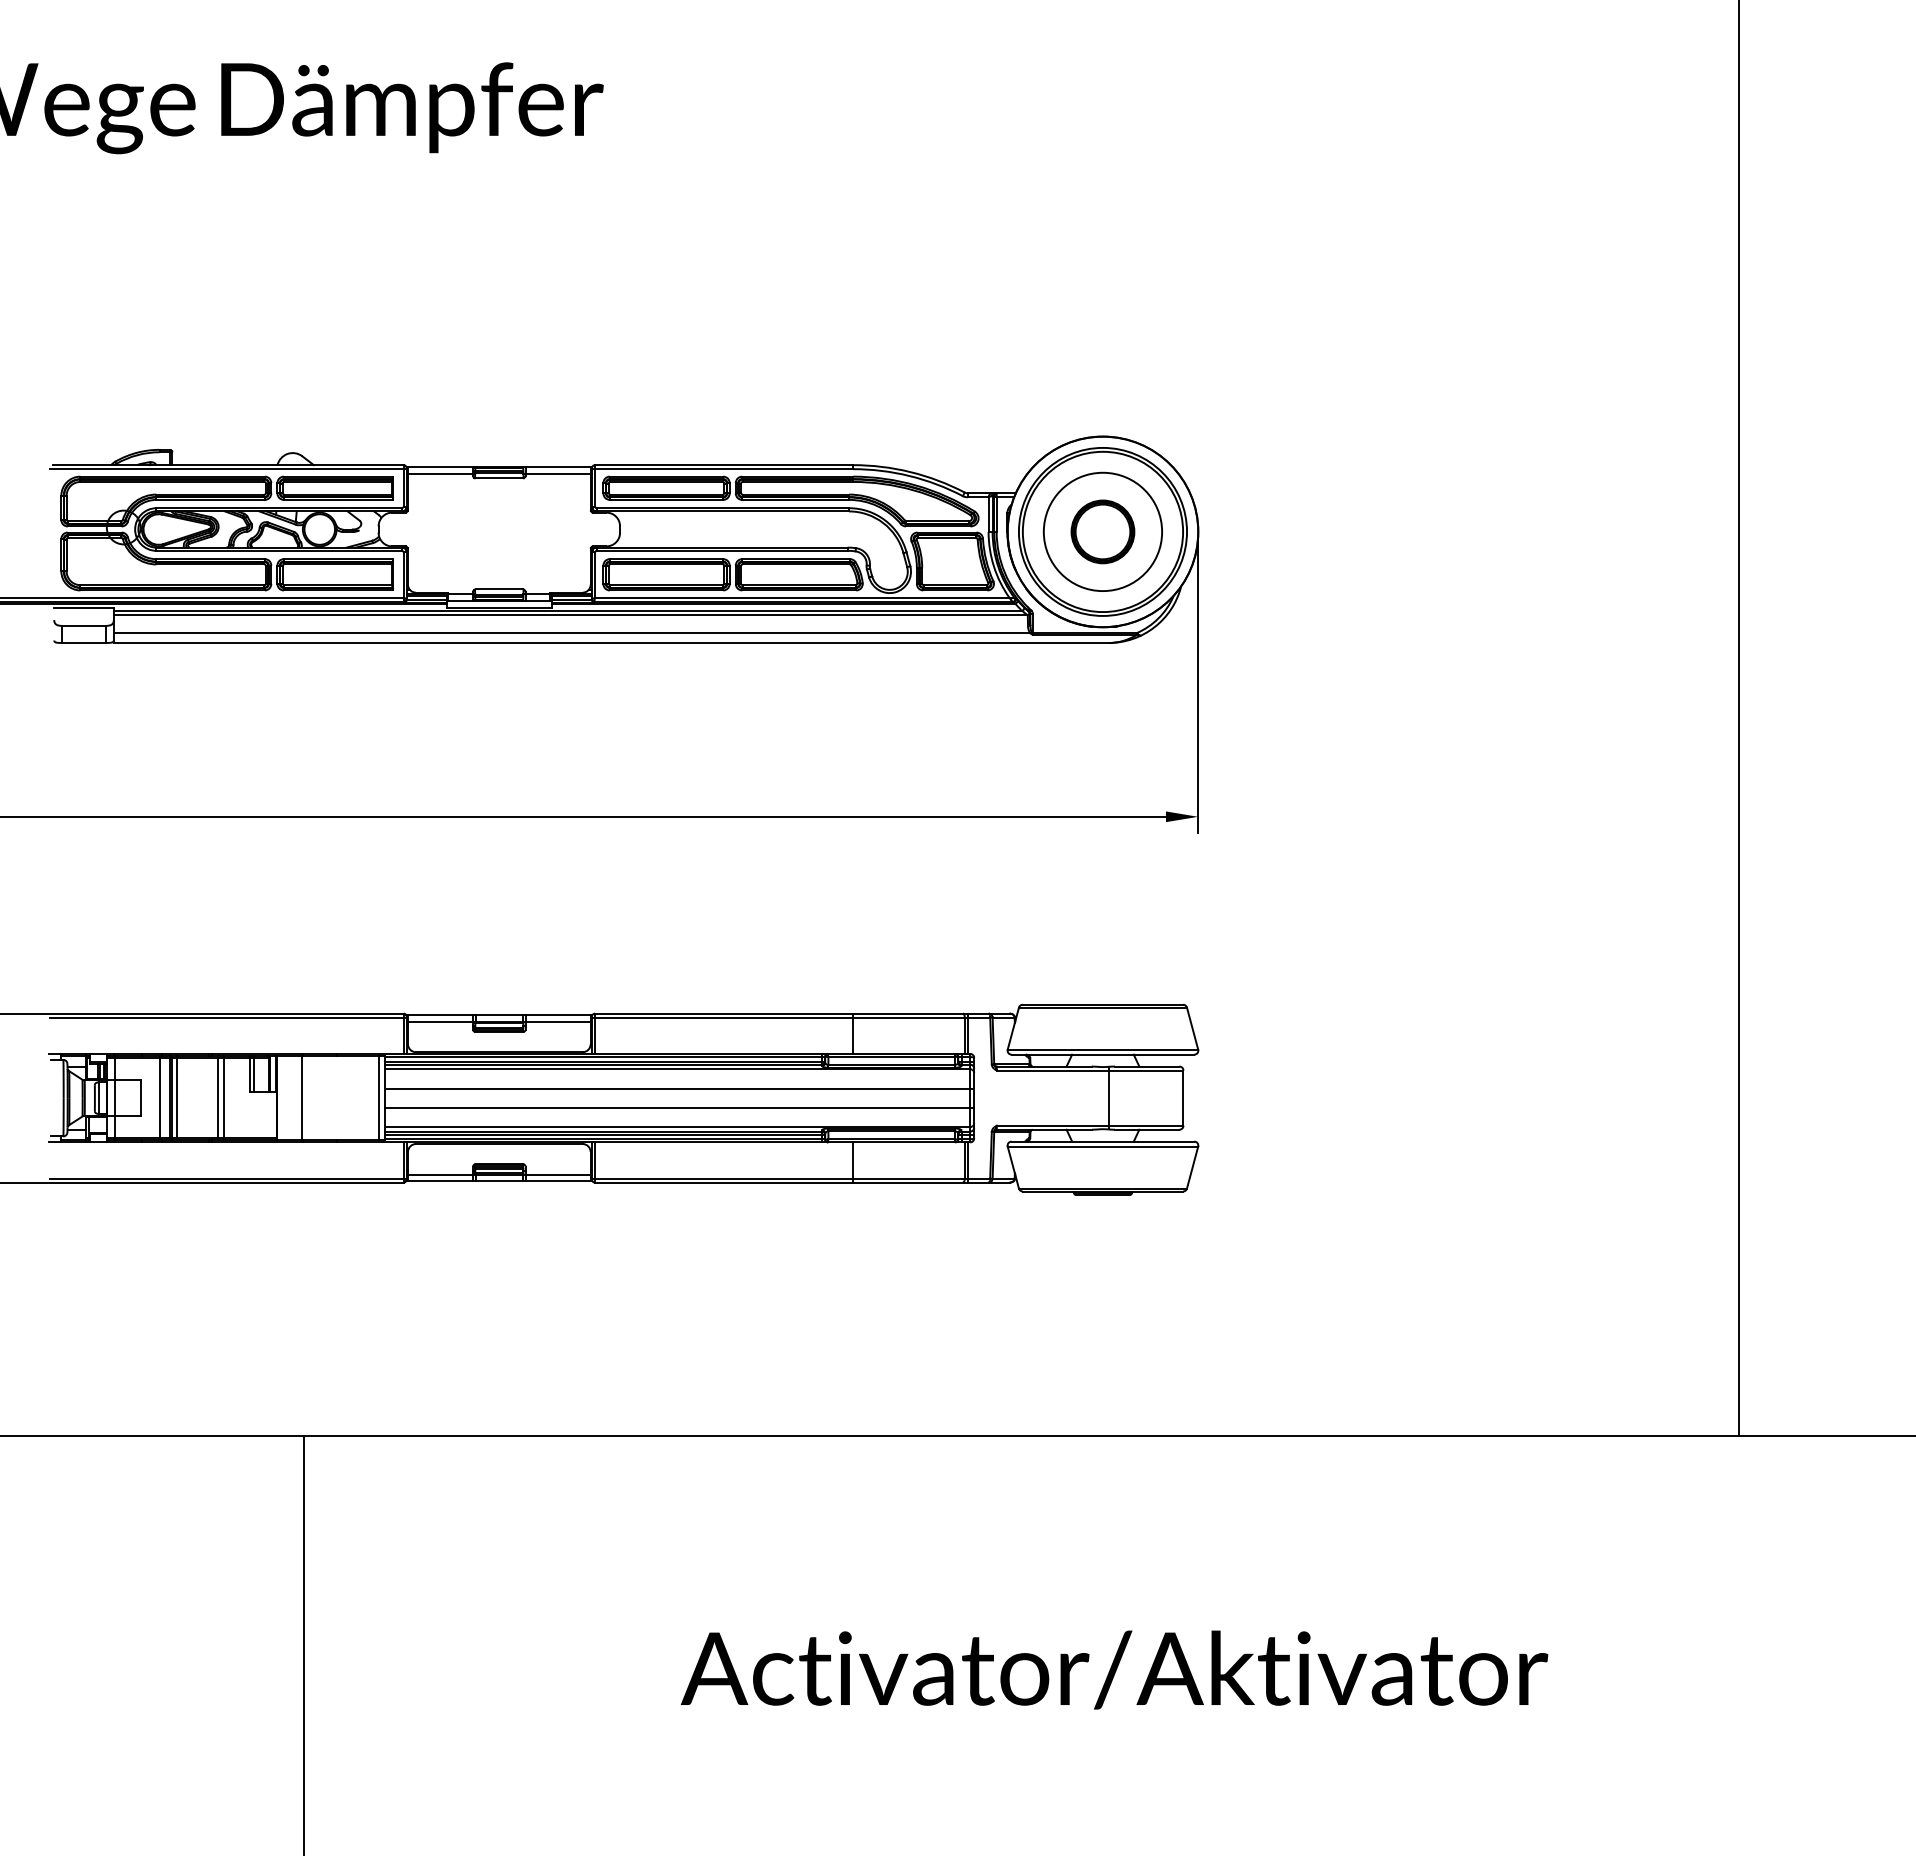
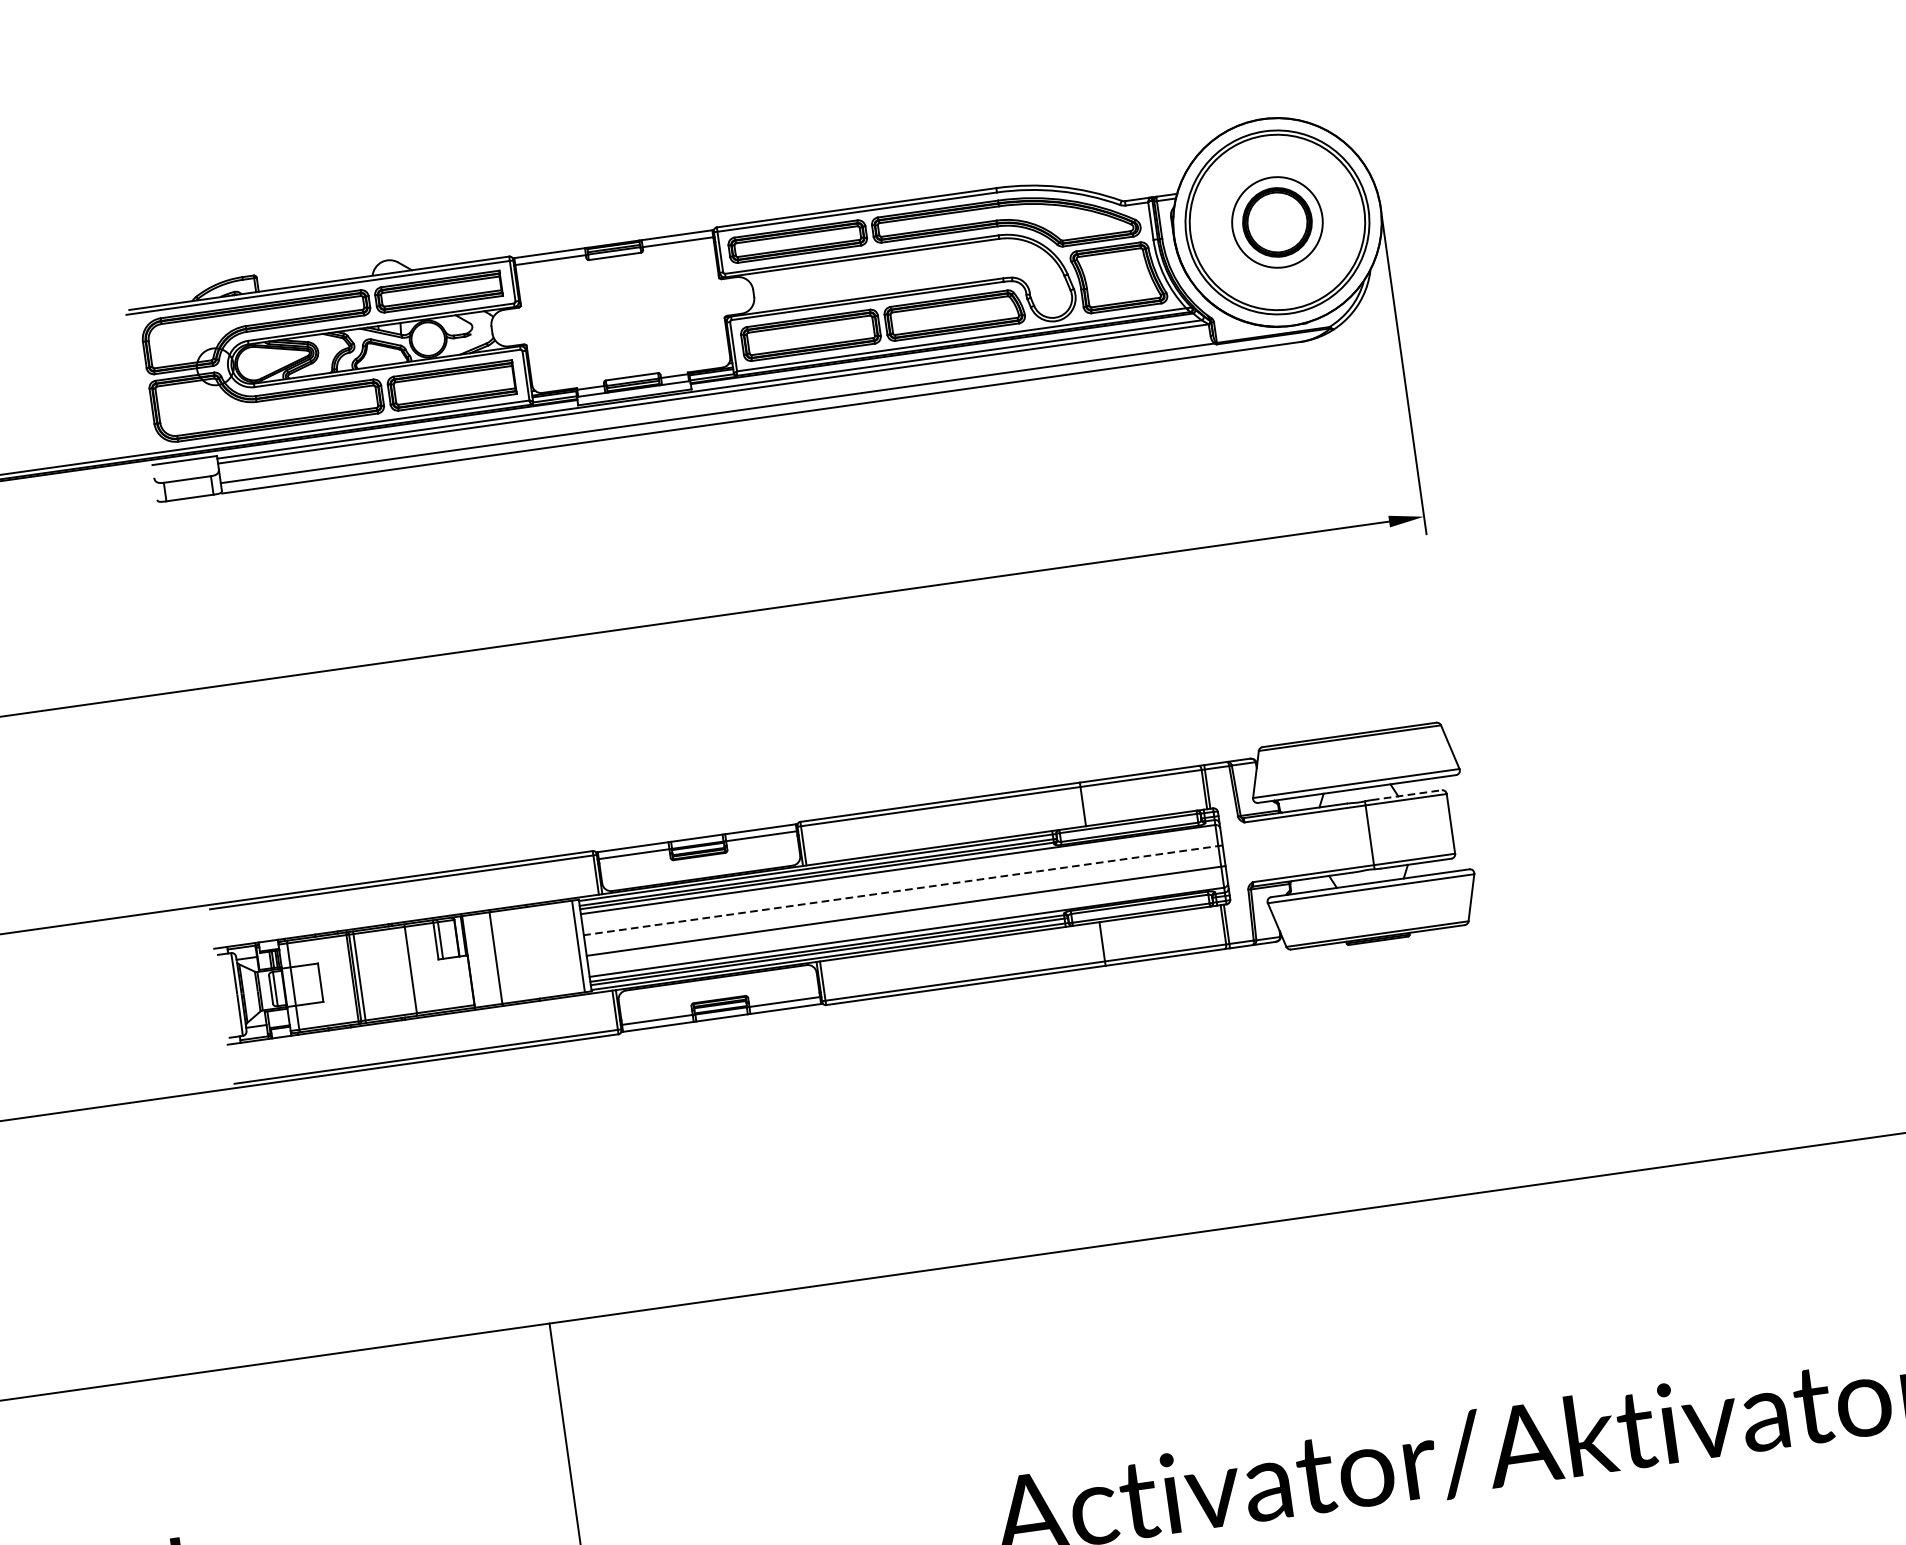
circle: (1102, 531) -> (1276, 222), size x0.7
line: (1147, 1066) -> (1407, 795), solid -> dashed
line: (679, 1088) -> (903, 890), solid -> dashed
line: (159, 1097) -> (341, 979), removed
line: (218, 1097) -> (404, 970), removed

